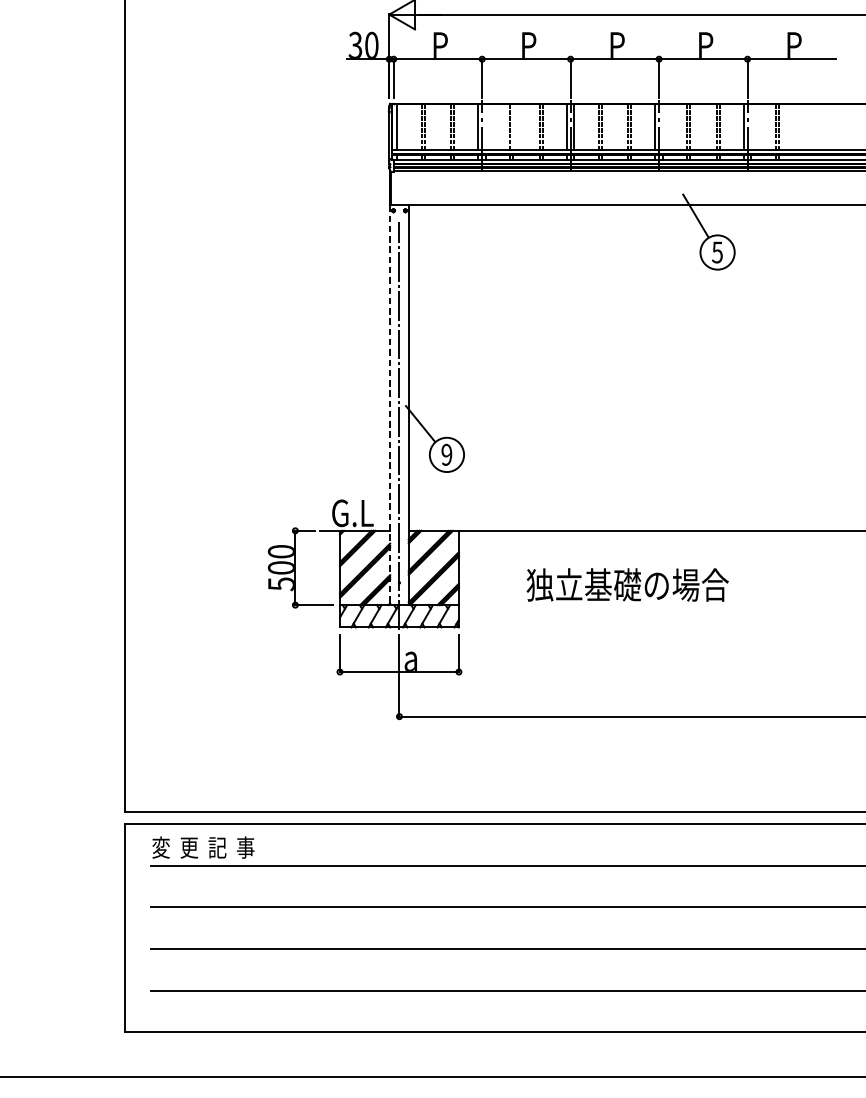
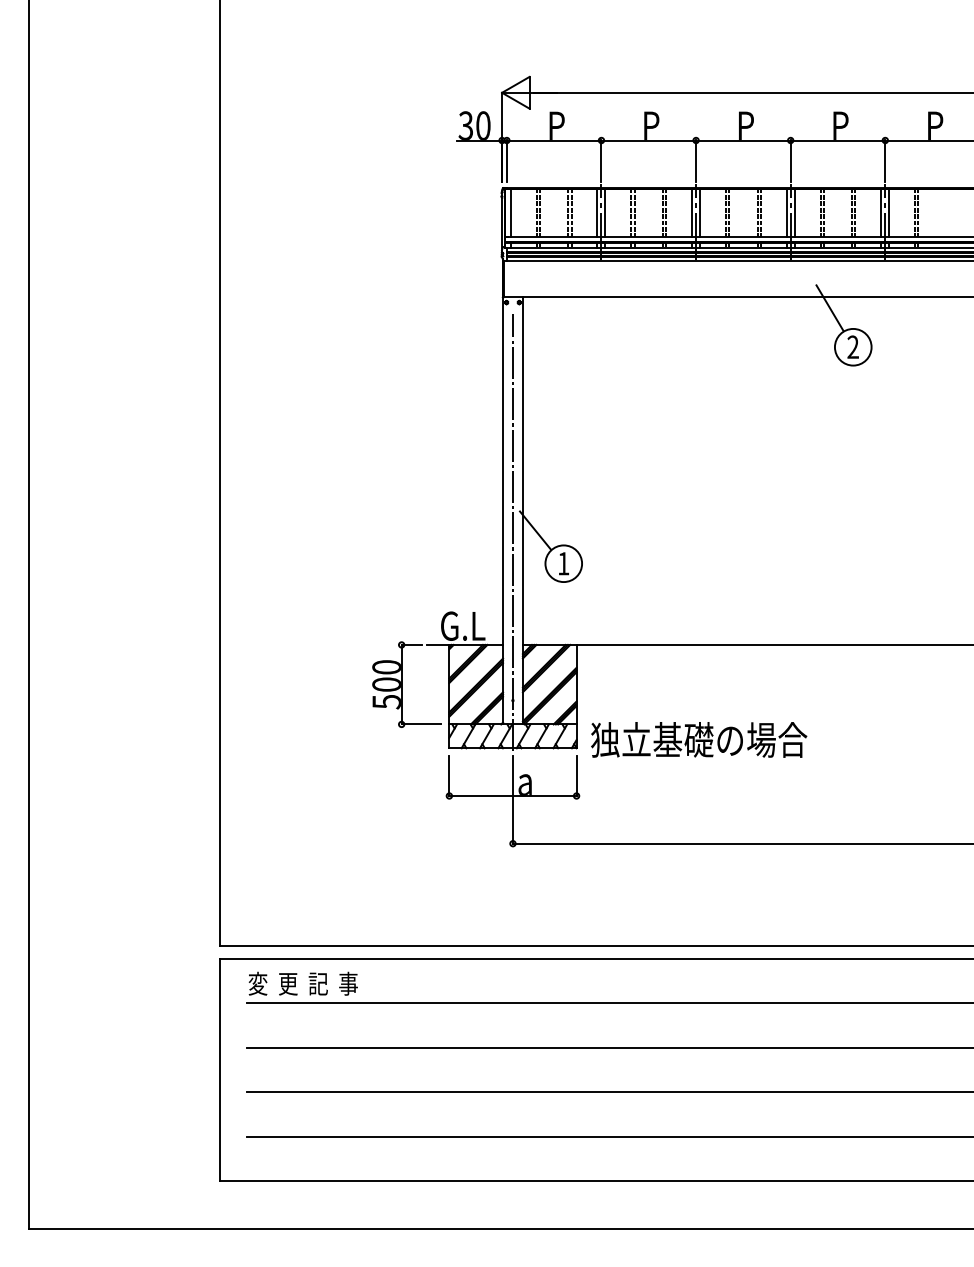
line: (485, 126) -> (605, 212), added
line: (513, 126) -> (634, 212), added
line: (662, 126) -> (794, 212), added
line: (751, 126) -> (889, 212), added
text: (716, 252) -> (852, 347), 5 -> 2
line: (390, 405) -> (503, 510), dashed -> solid
text: (446, 454) -> (563, 563), 9 -> 1
text: (628, 584) -> (699, 739), moved

